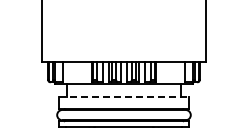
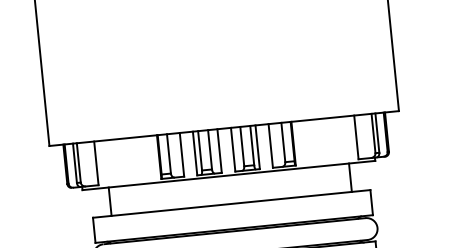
line: (124, 97) -> (232, 204), dashed -> solid

